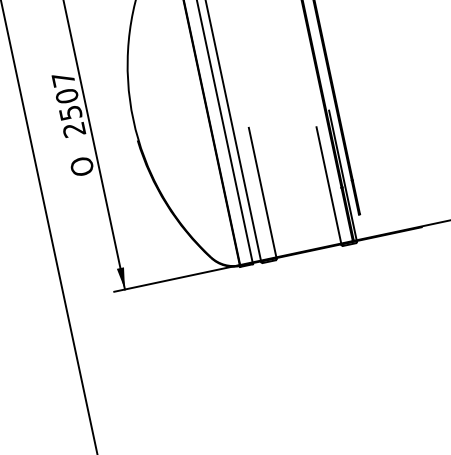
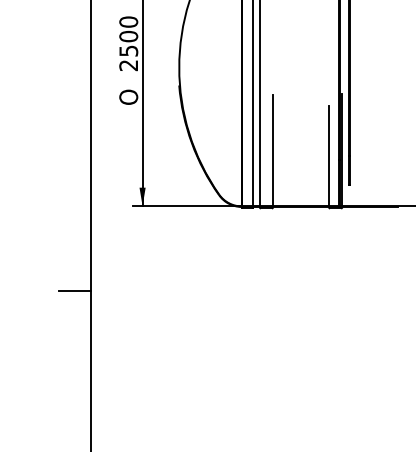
text: (63, 78) -> (128, 21), 2507 -> 2500
line: (68, 405) -> (75, 291), added

